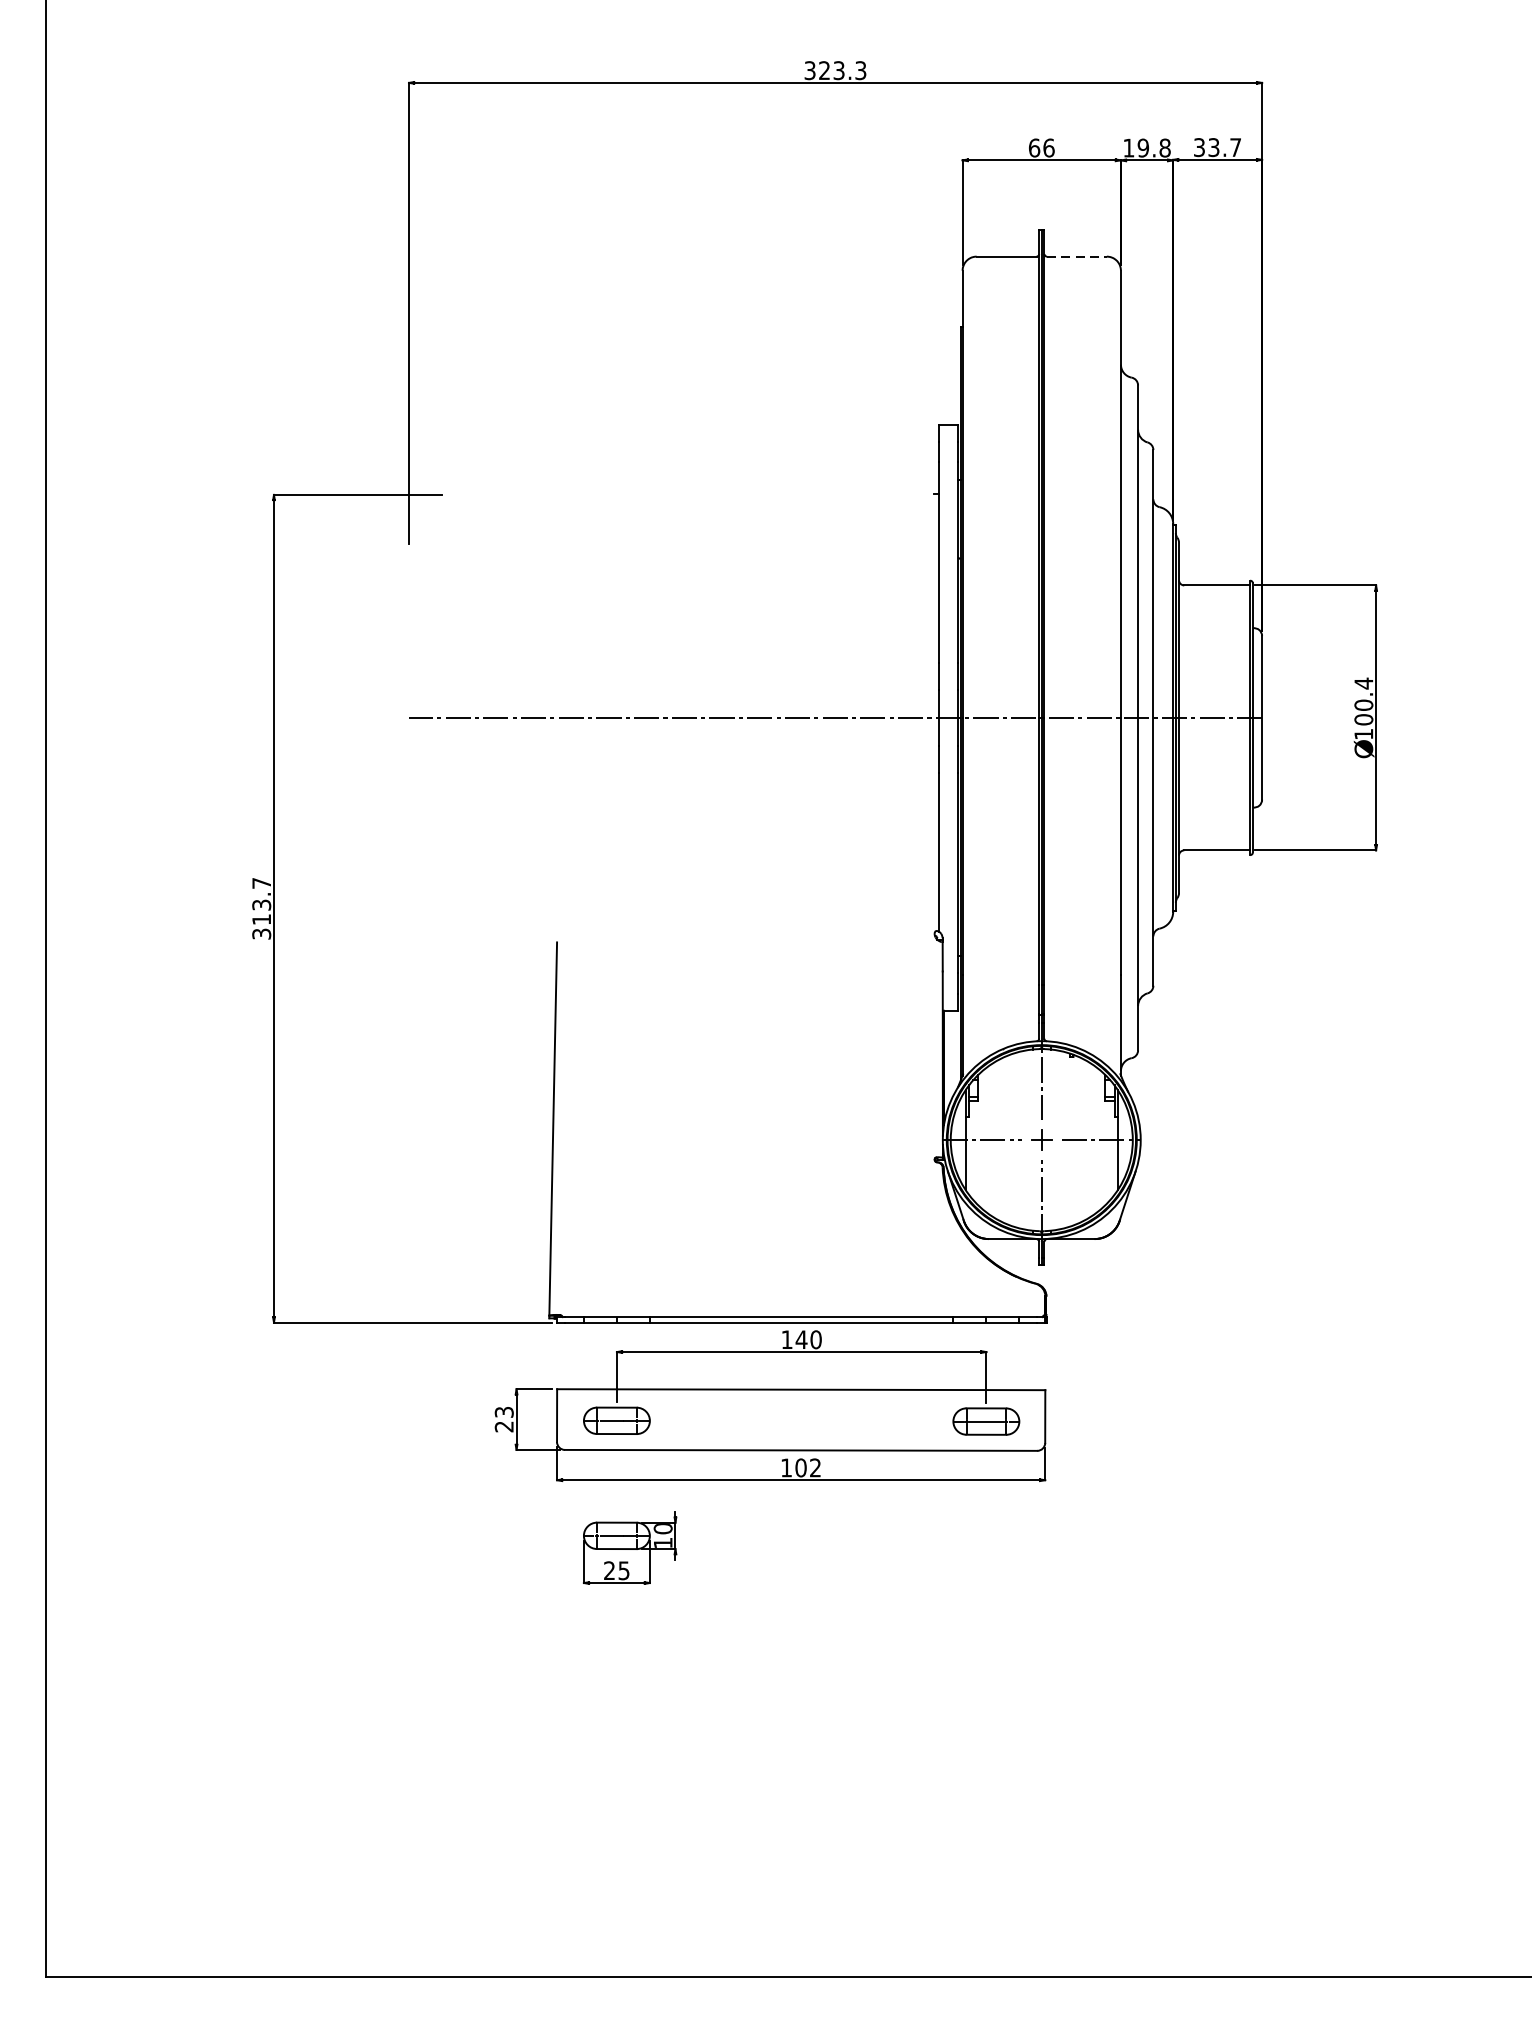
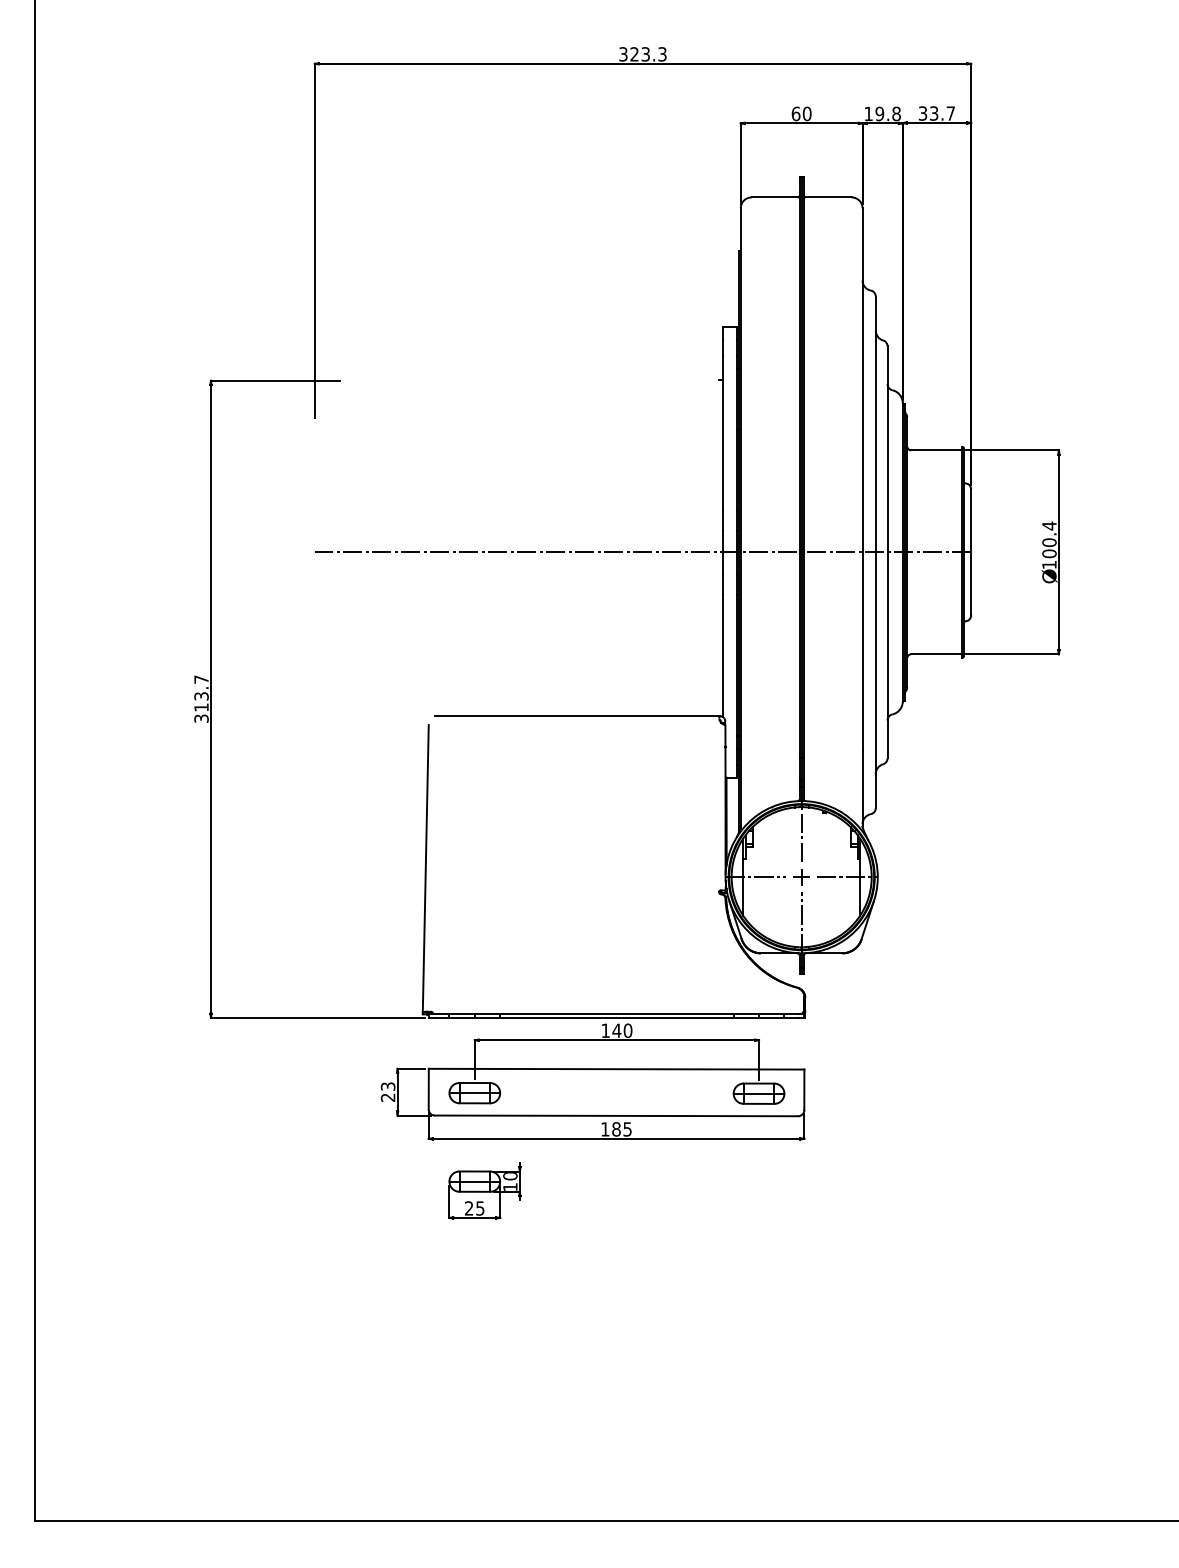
text: (1049, 147) -> (807, 113), 66 -> 60
line: (1077, 256) -> (829, 197), dashed -> solid
line: (750, 929) -> (577, 715), added
text: (807, 1468) -> (621, 1129), 102 -> 185

